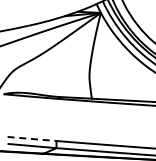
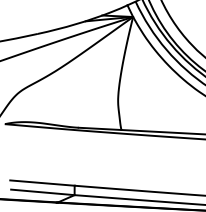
line: (32, 139) -> (43, 183), dashed -> solid

